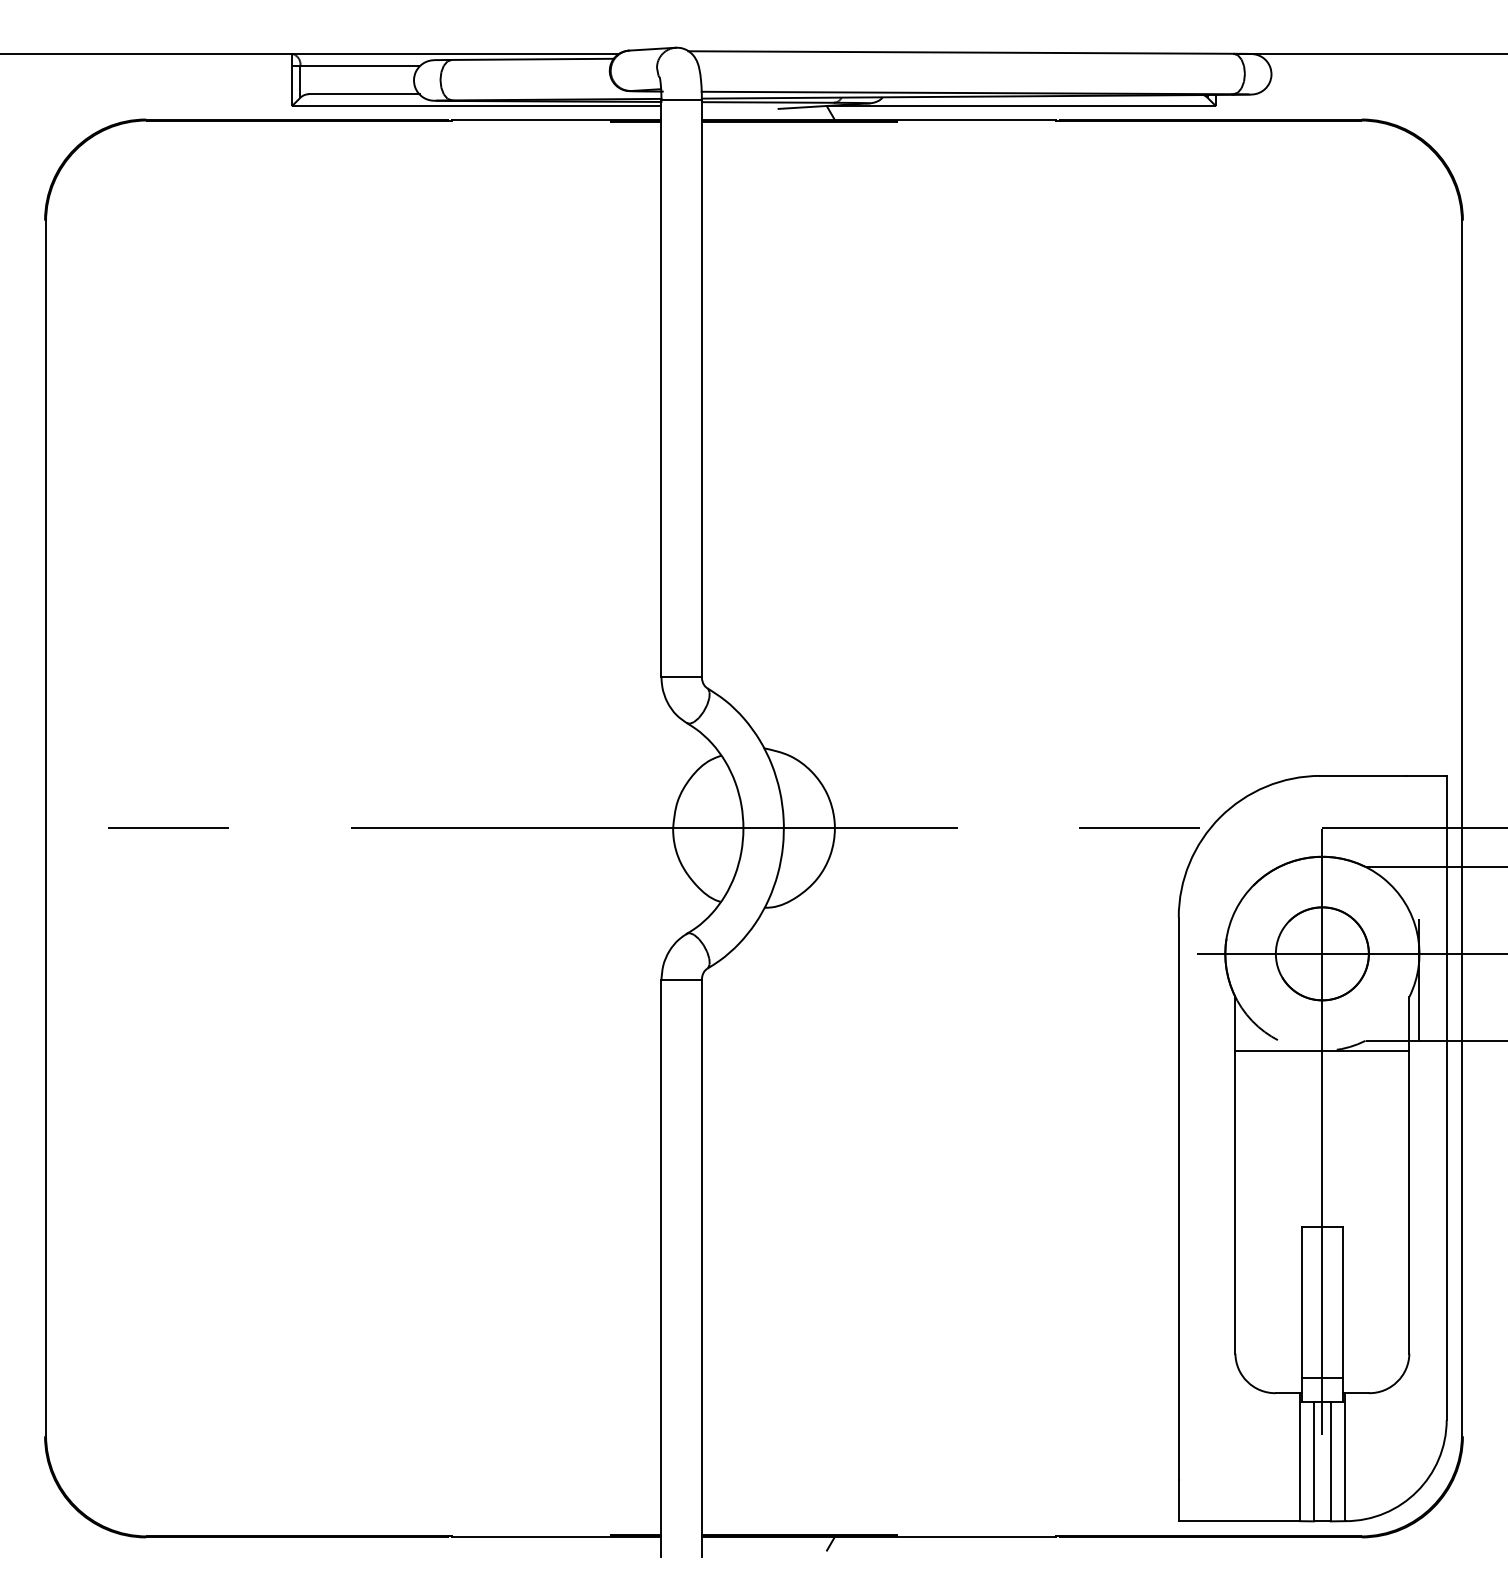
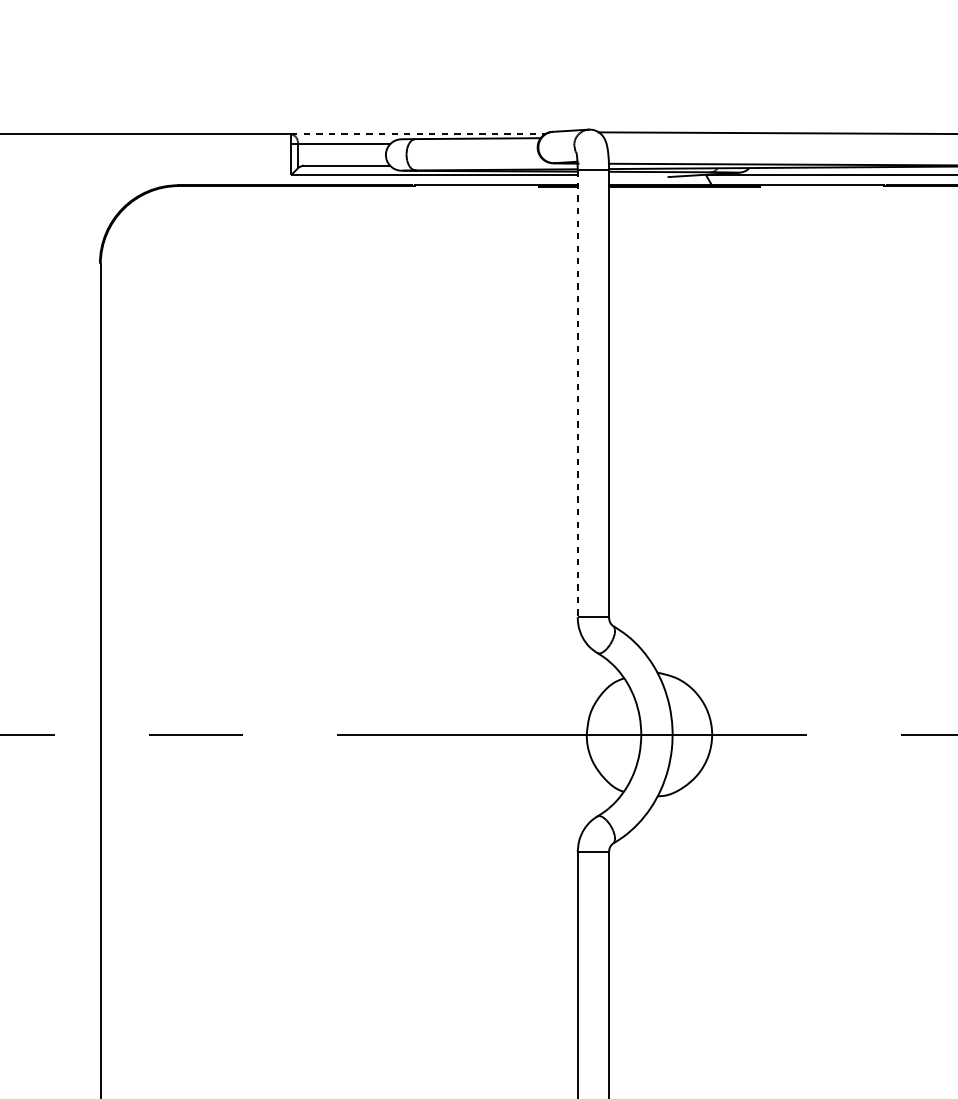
line: (455, 53) -> (418, 134), solid -> dashed
line: (661, 389) -> (577, 394), solid -> dashed

